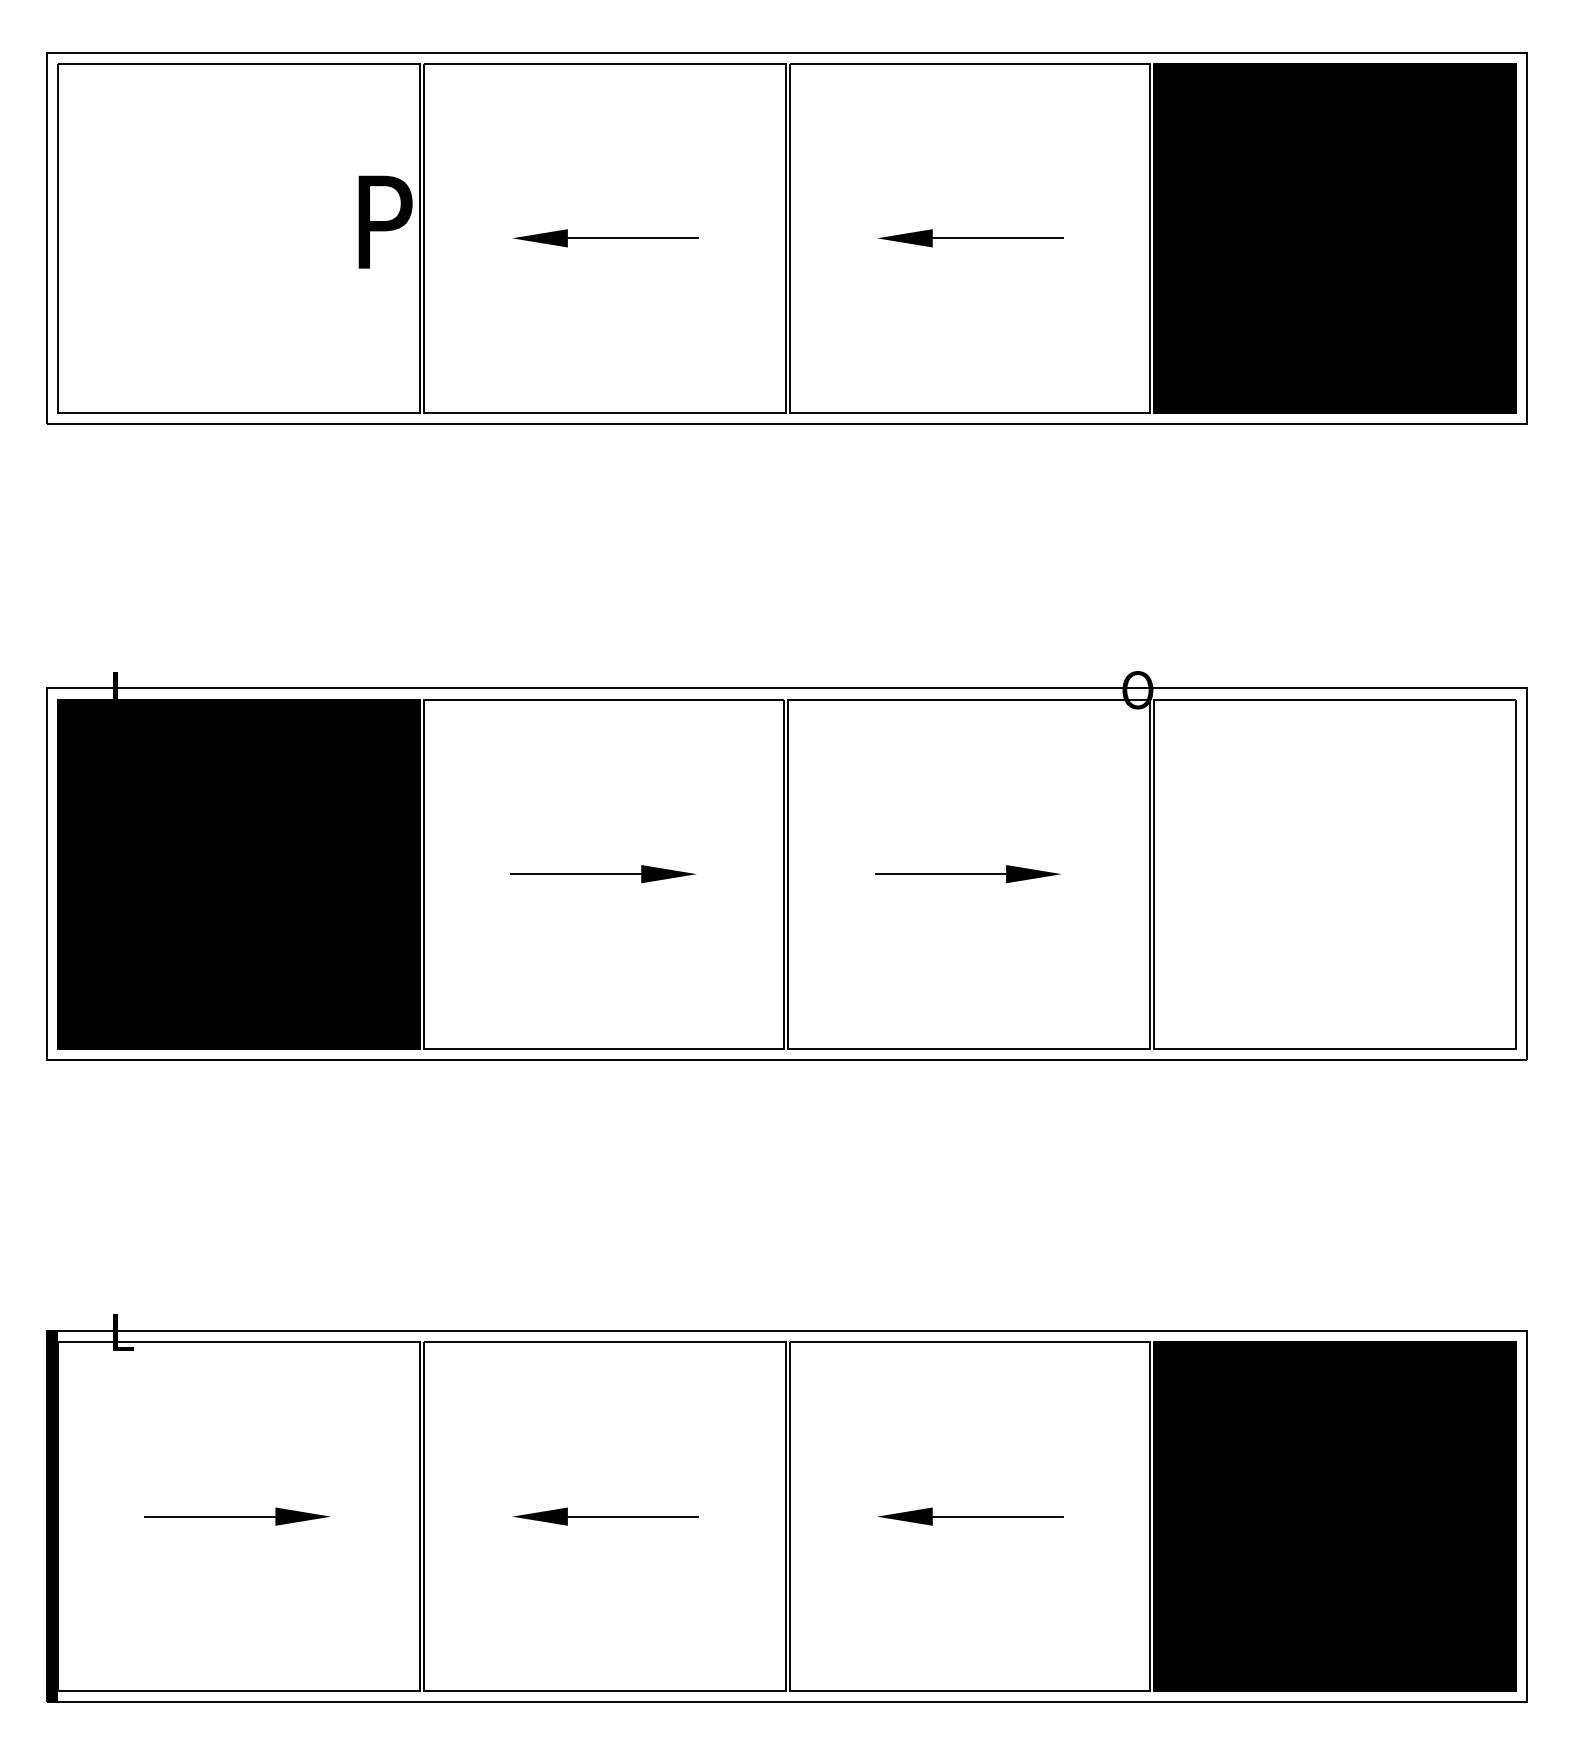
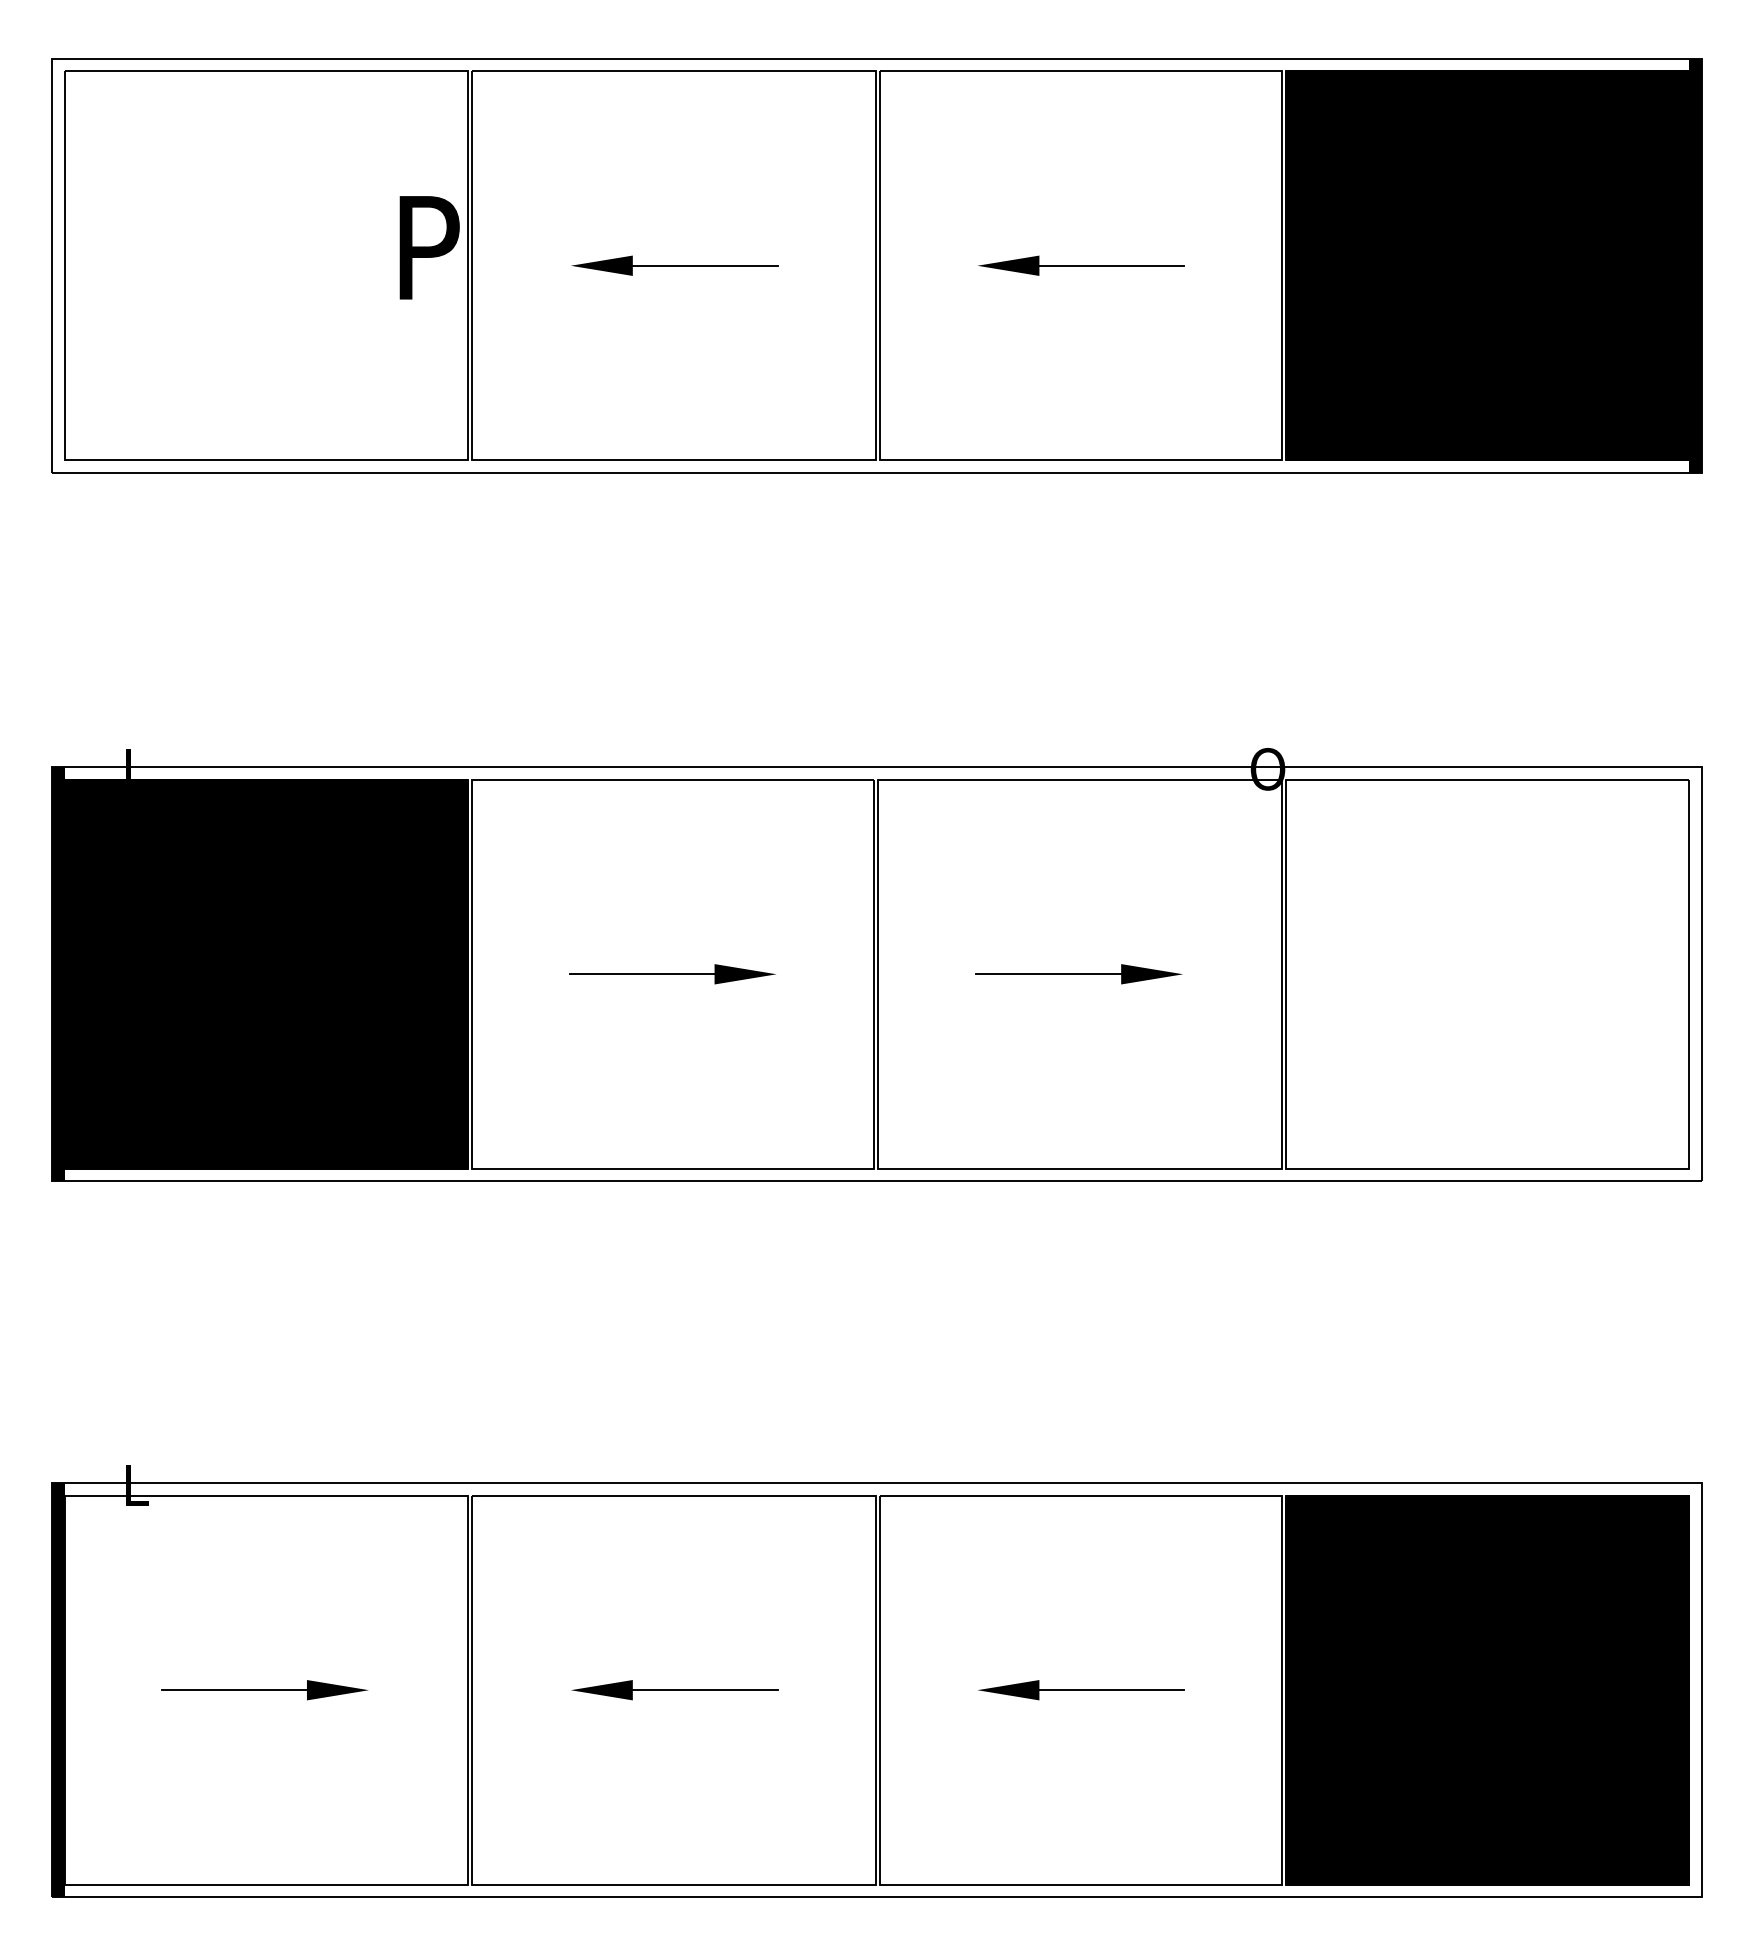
fill: (1520, 238) -> (1694, 265), added
fill: (52, 873) -> (58, 973), added

